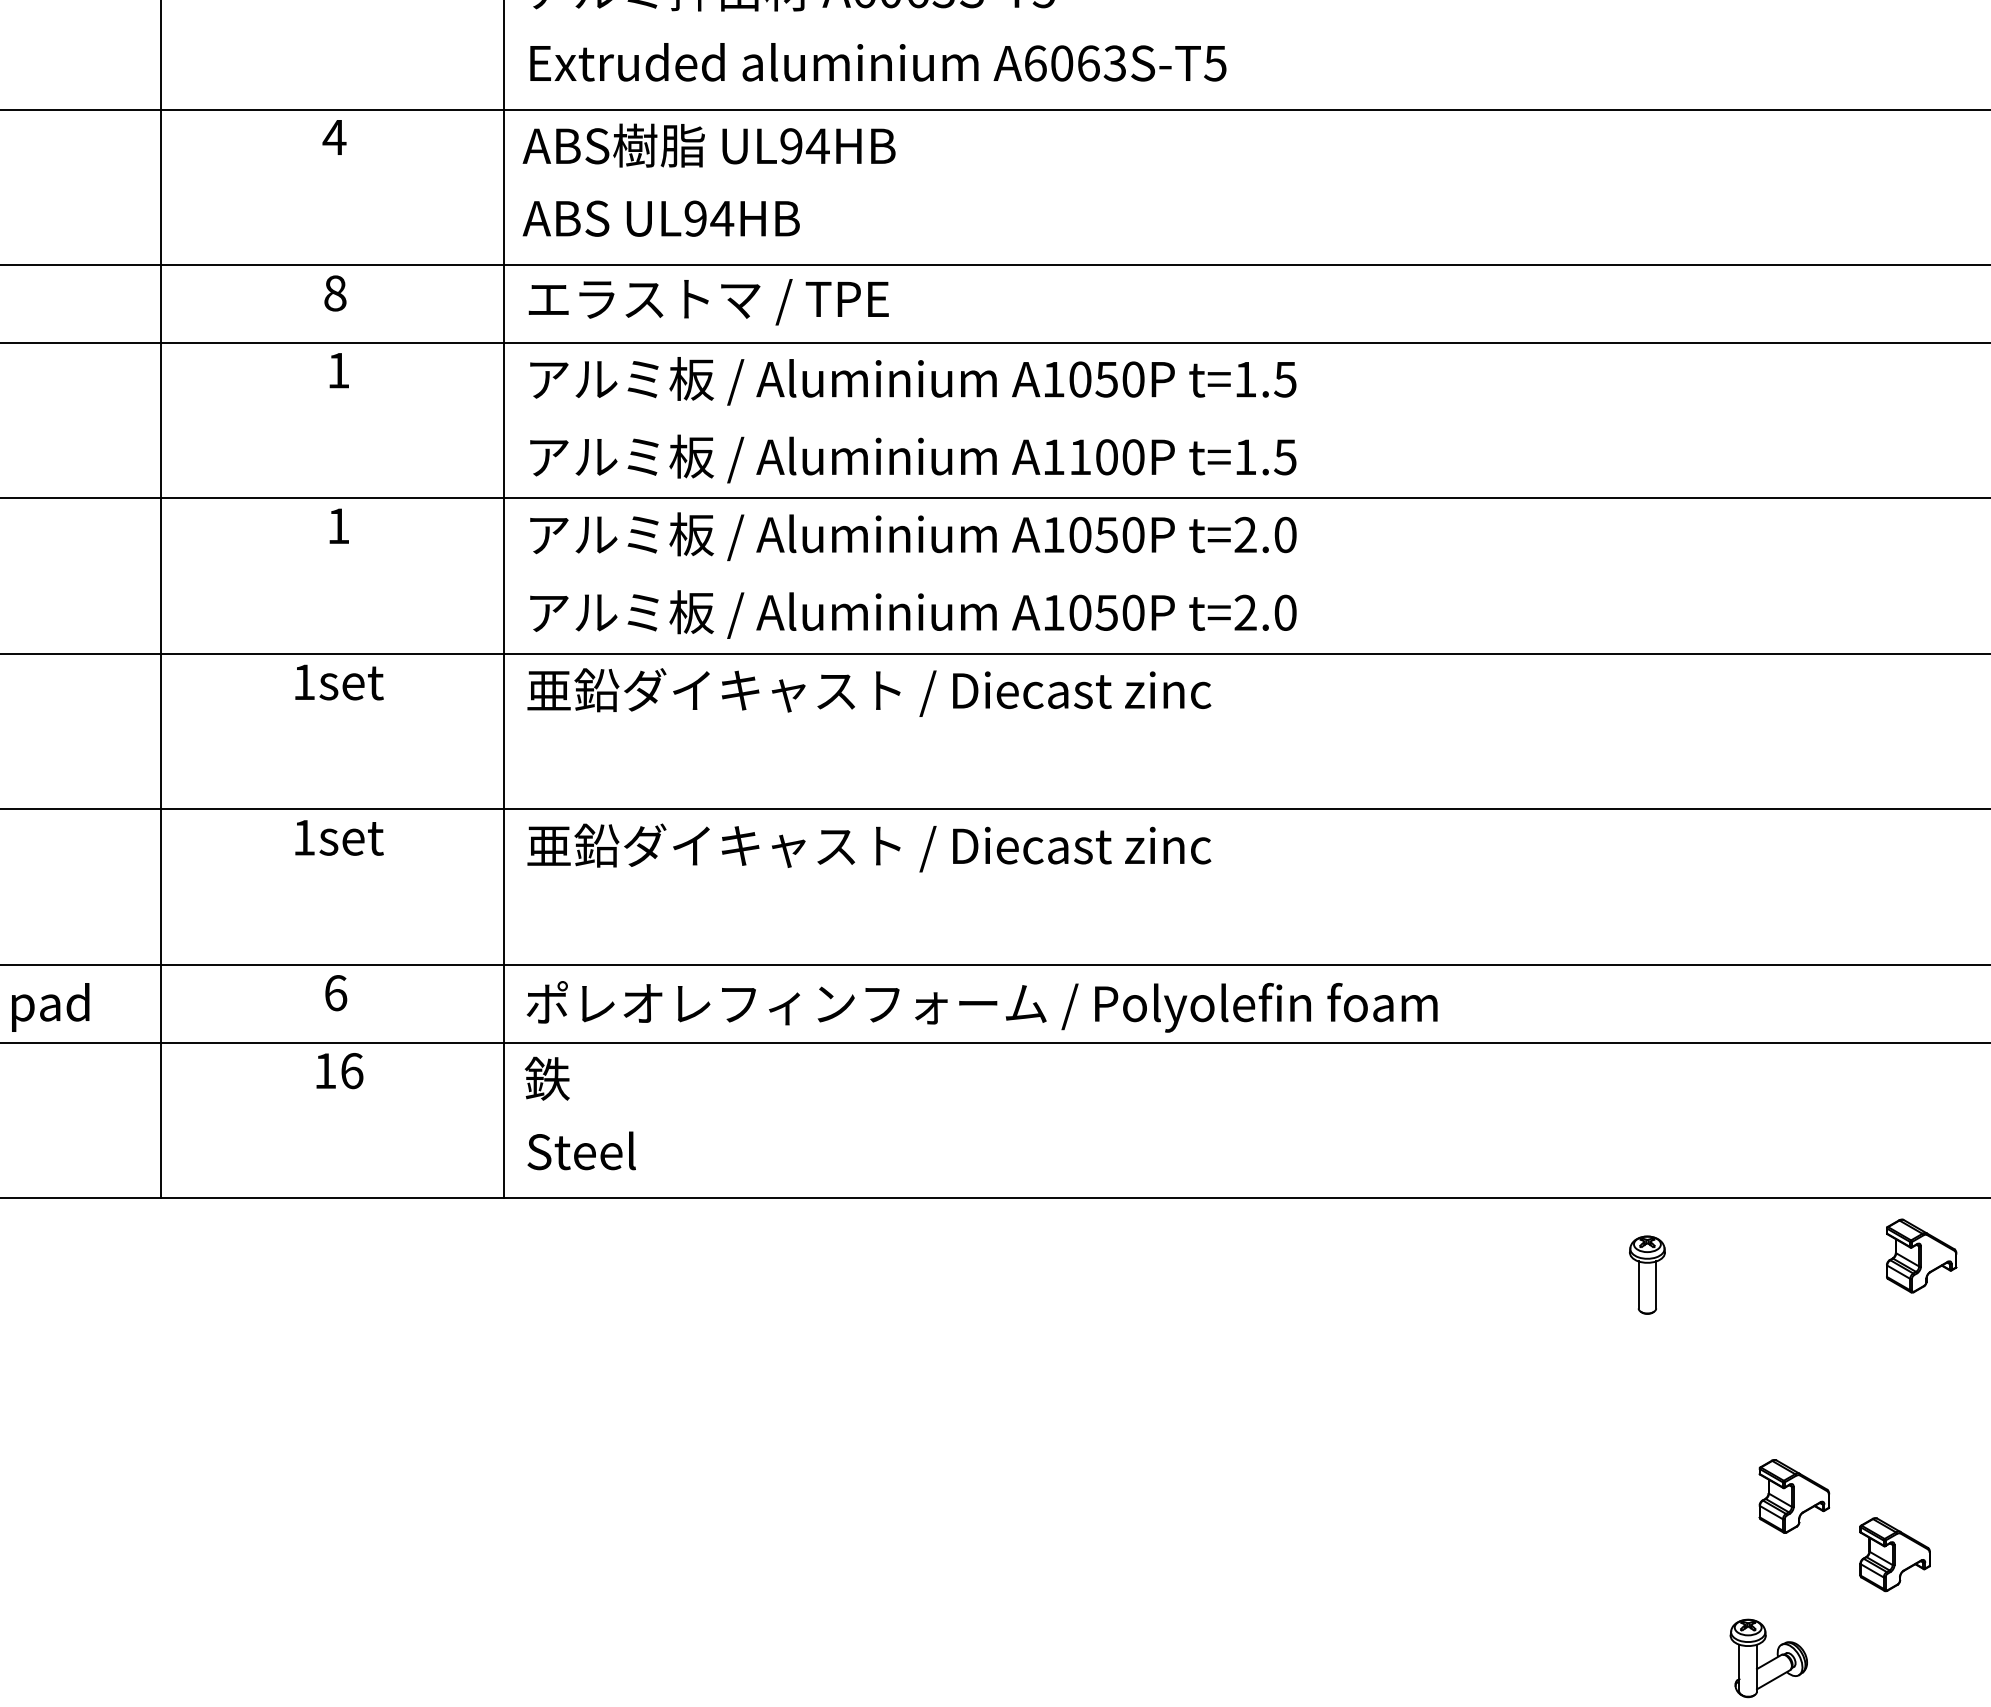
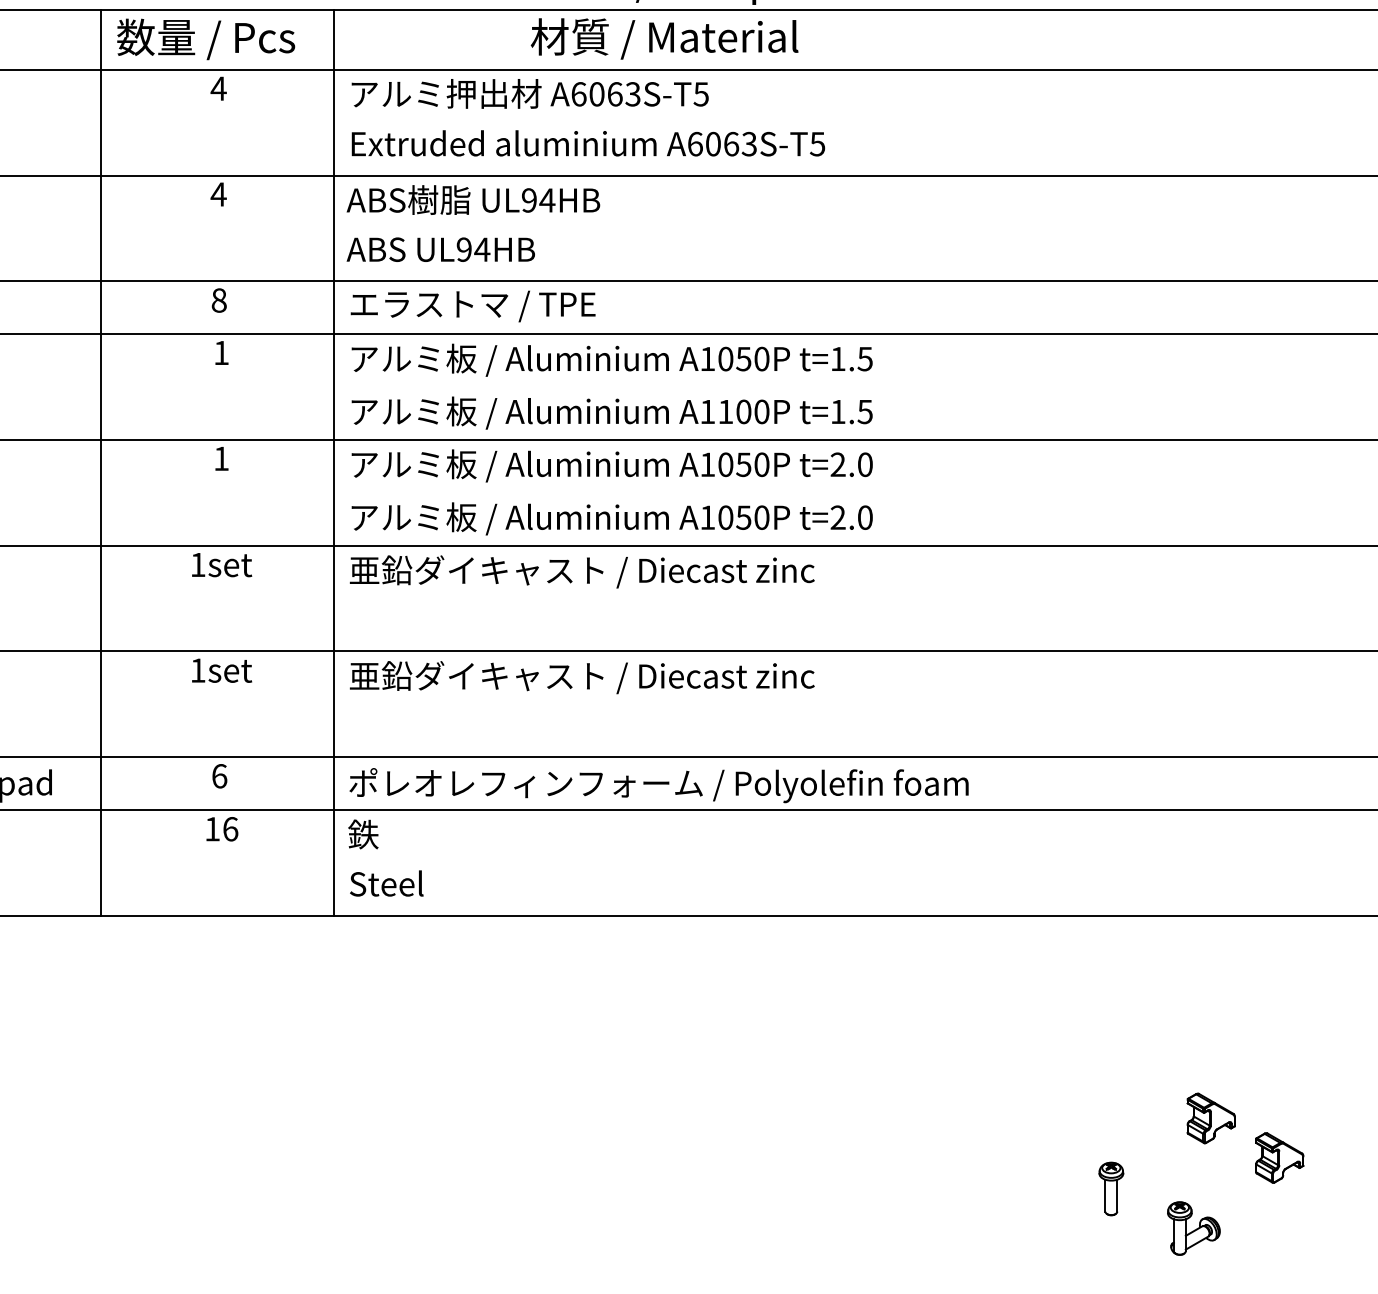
part: (1921, 1255) -> (1297, 954), removed
part: (1647, 1274) -> (1111, 1188), moved

